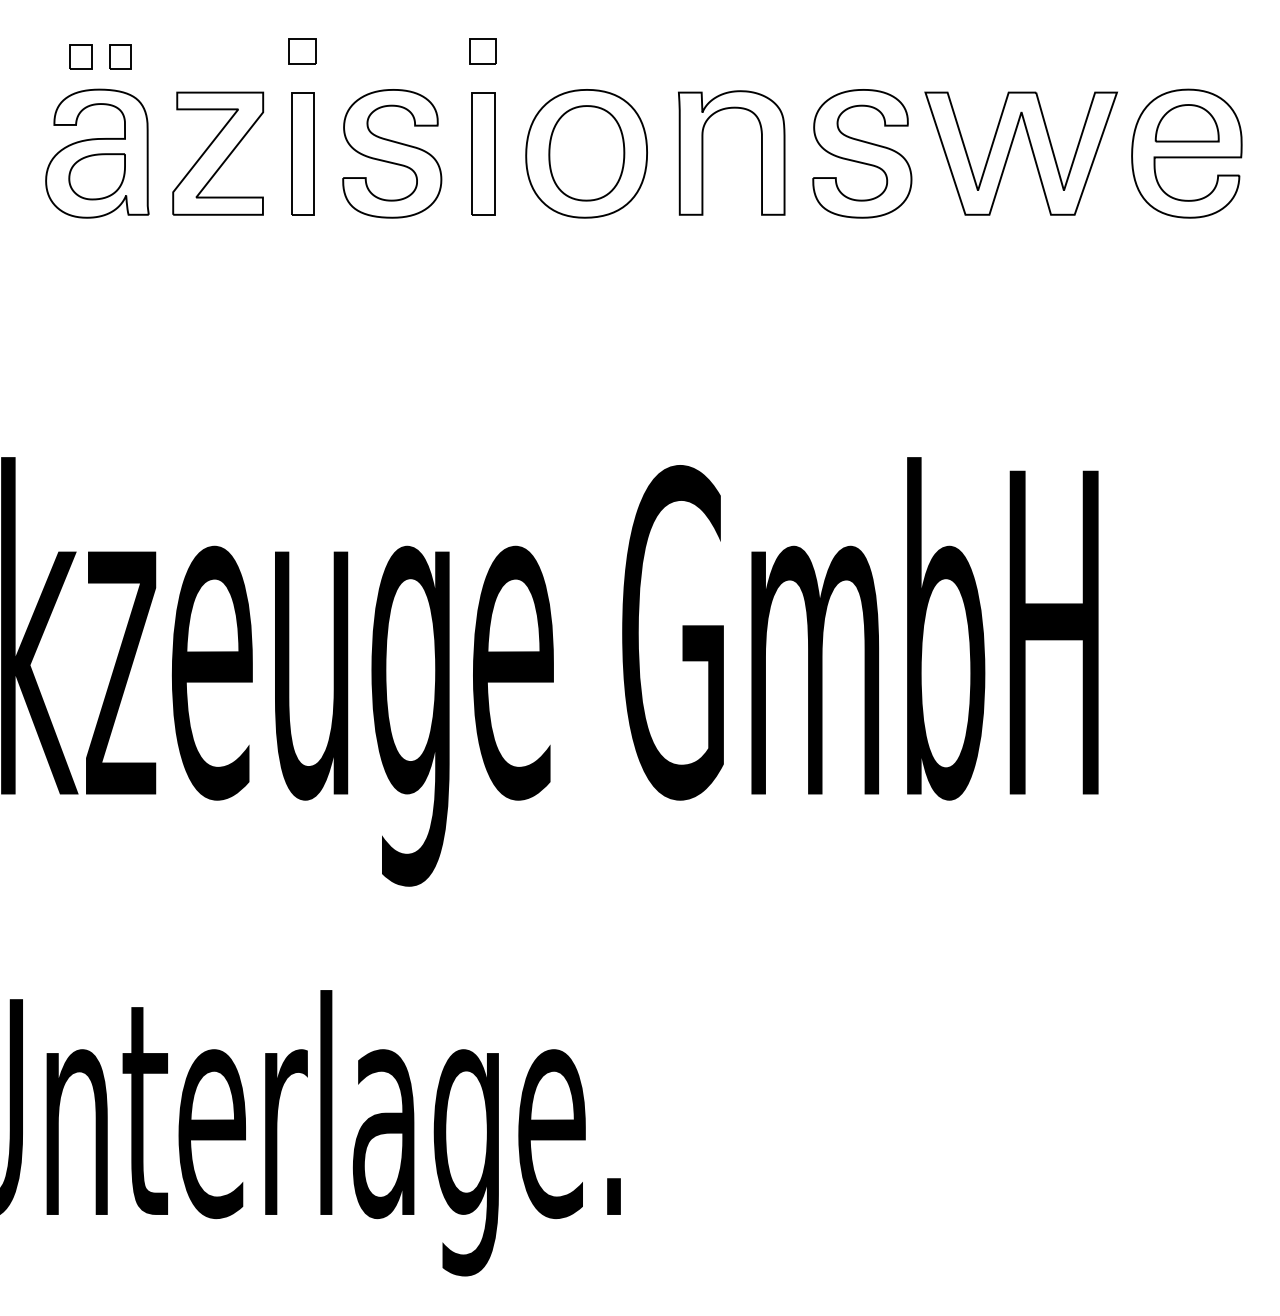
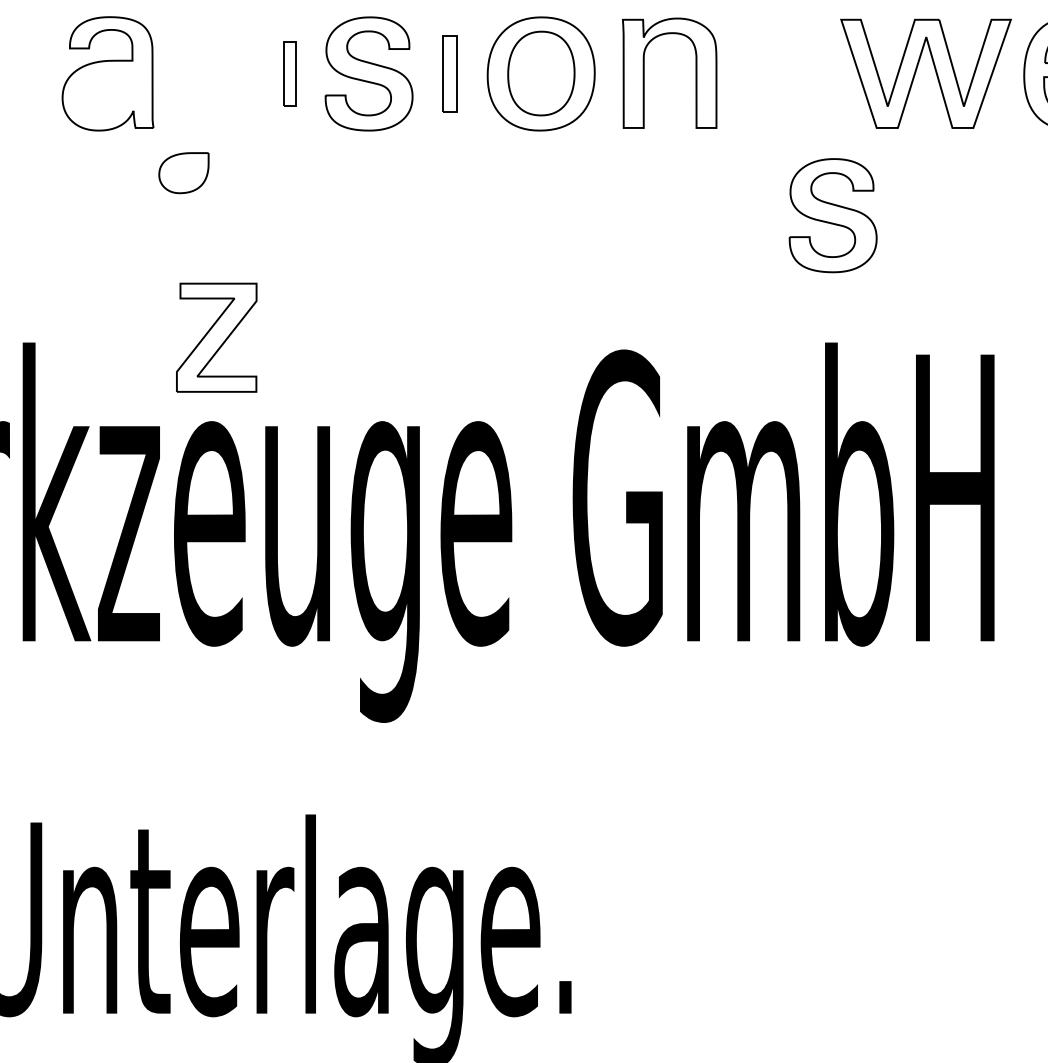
part: (218, 153) -> (217, 337), moved
part: (302, 153) -> (289, 73), size x0.6
part: (483, 153) -> (449, 73), size x0.7
part: (862, 153) -> (833, 215), moved
part: (96, 176) -> (183, 172), moved

